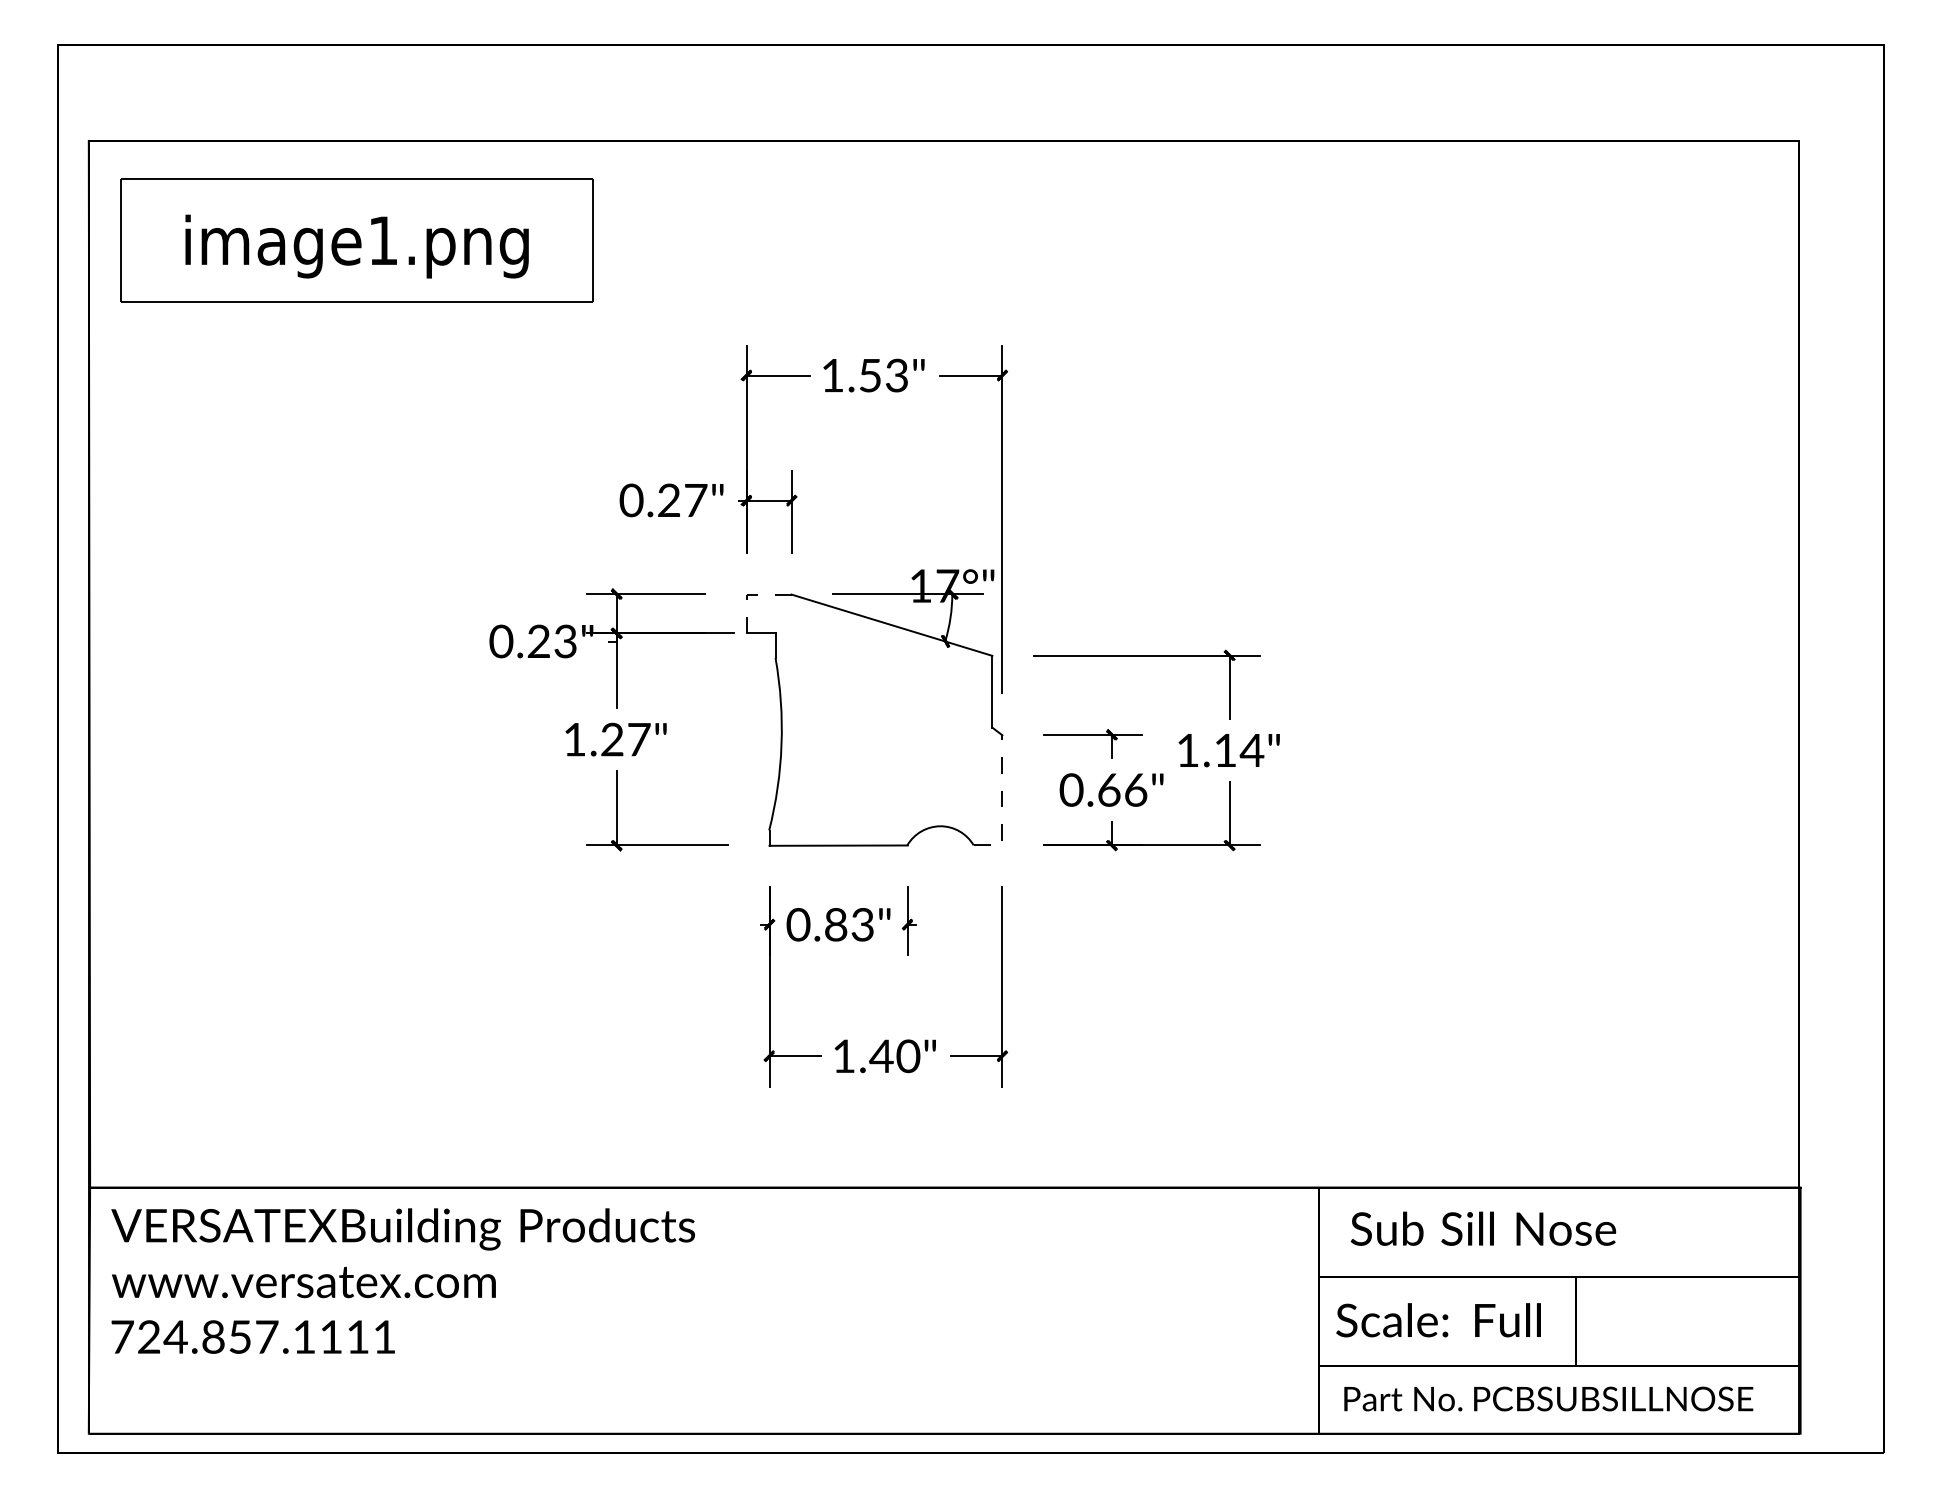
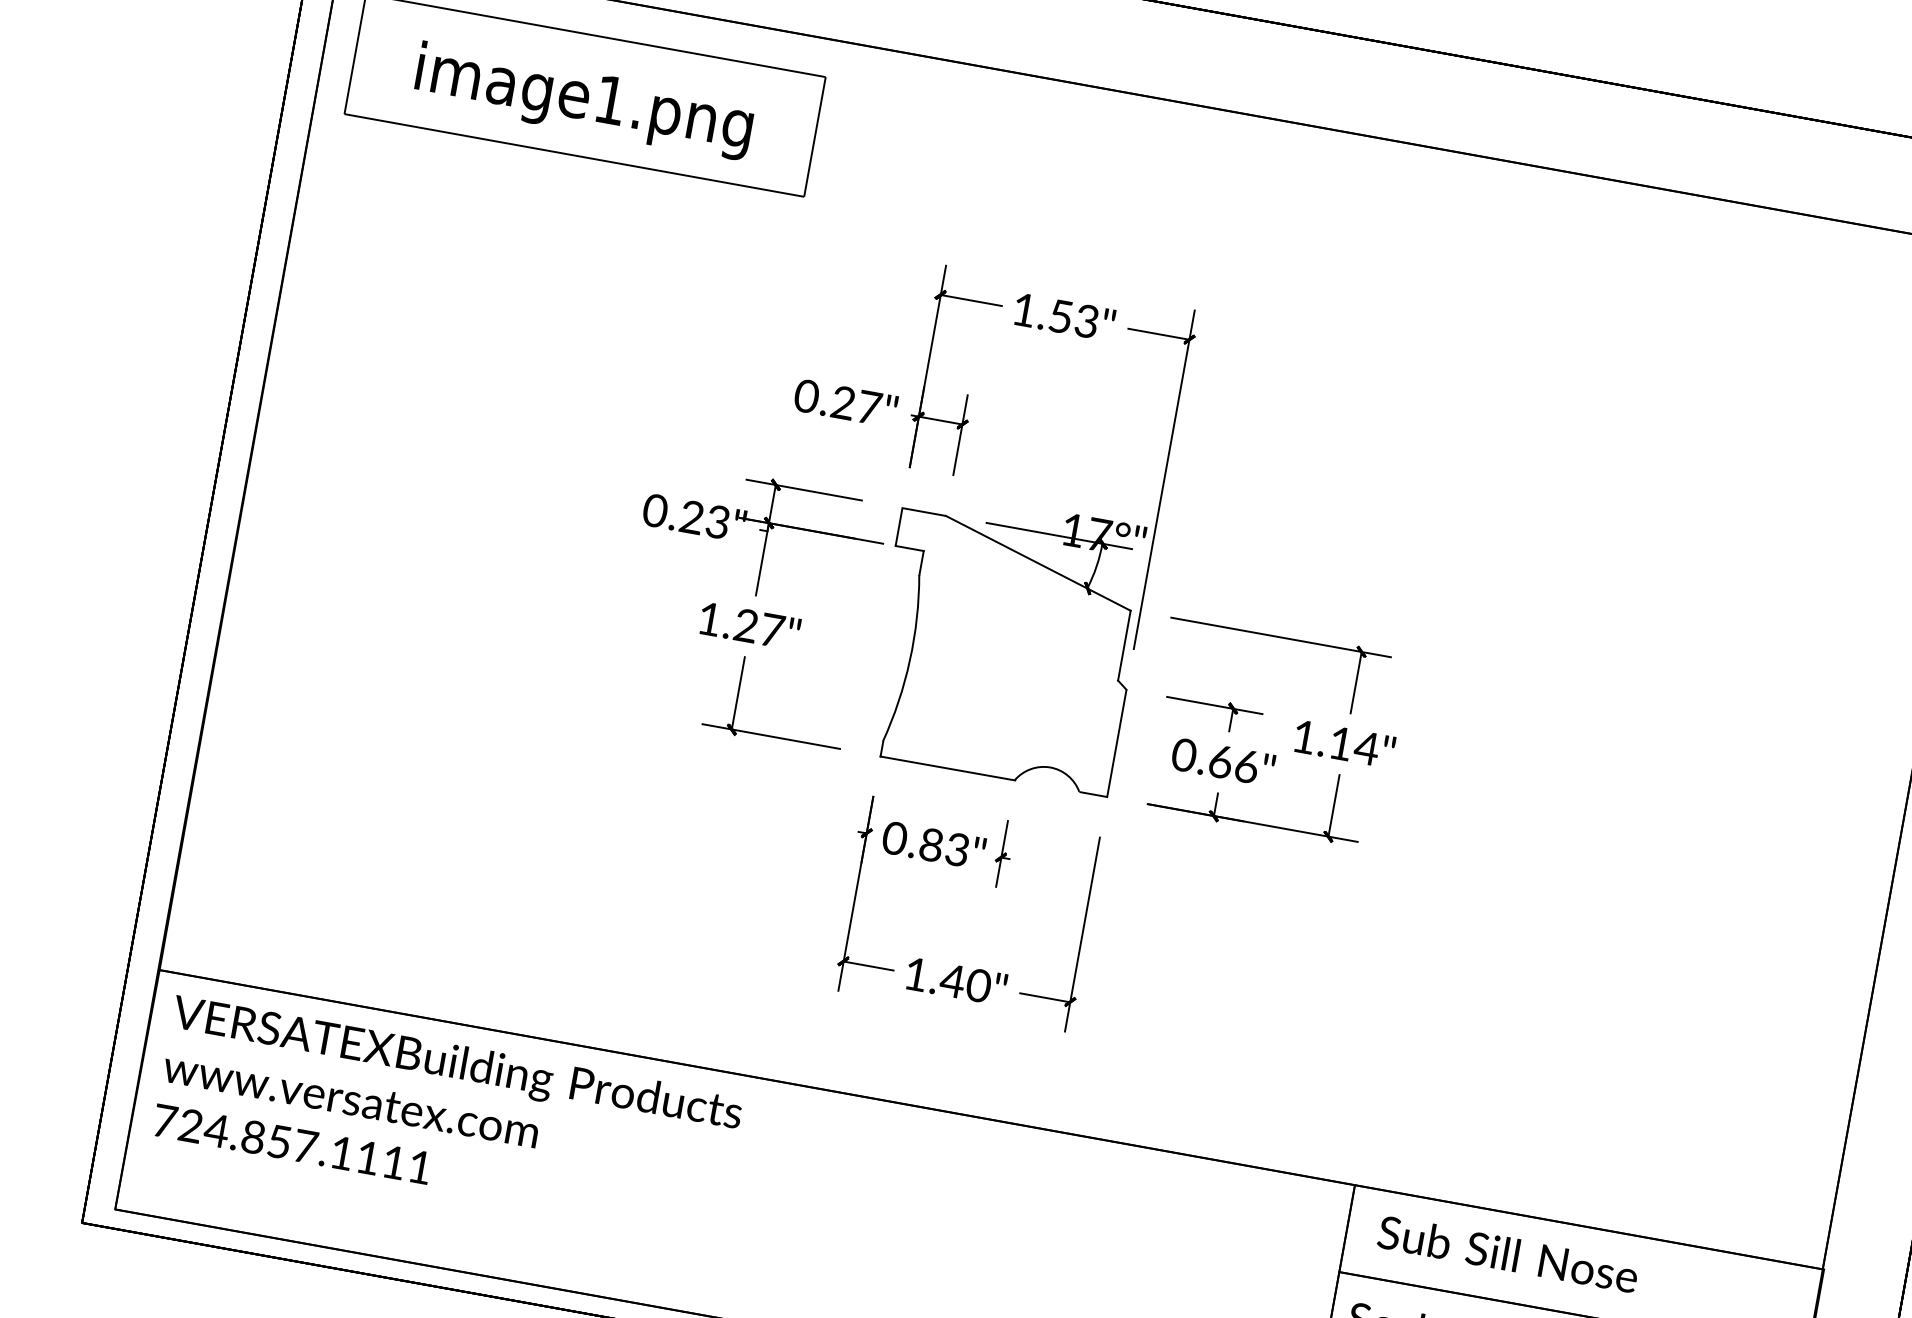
line: (748, 594) -> (904, 508), dashed -> solid
line: (1002, 804) -> (1114, 757), dashed -> solid

